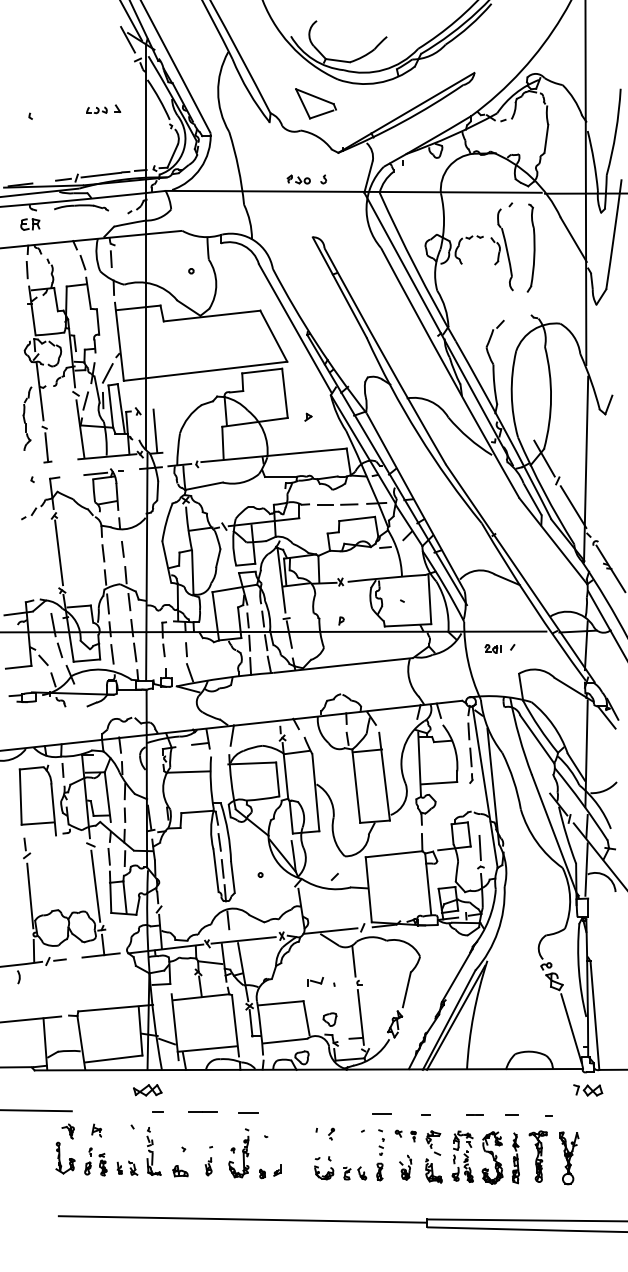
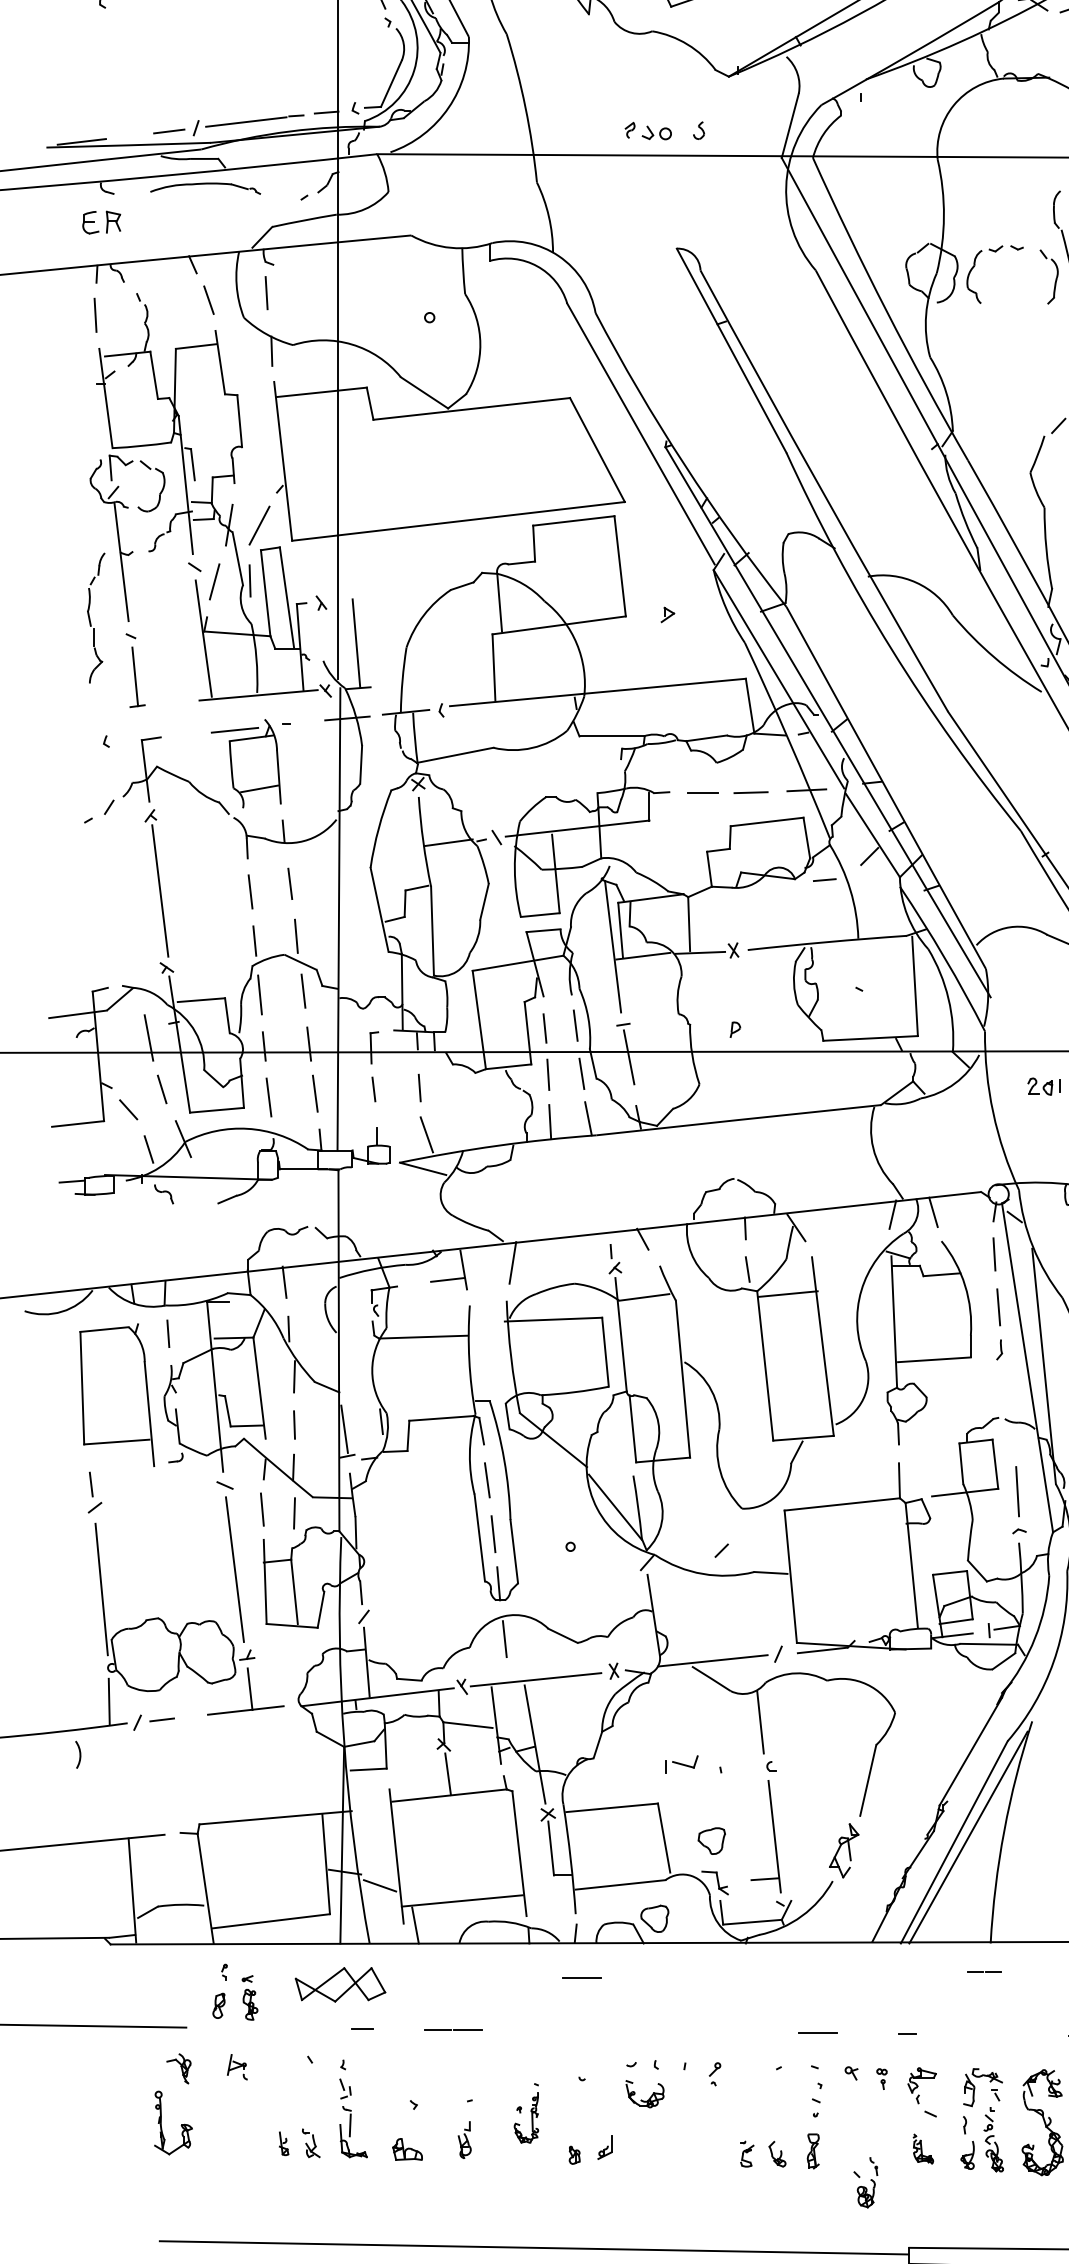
part: (147, 1090) -> (340, 1985), size x1.6
line: (248, 1112) -> (582, 1977), moved
line: (474, 1114) -> (983, 1971), moved
part: (238, 1153) -> (525, 2113), size x0.6
part: (95, 1161) -> (234, 1991), moved
part: (405, 1167) -> (865, 2182), moved
part: (324, 1168) -> (645, 2085), moved
part: (433, 1170) -> (922, 2148), size x0.6

